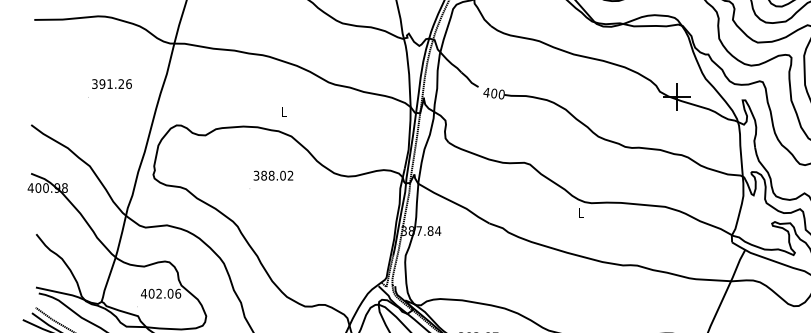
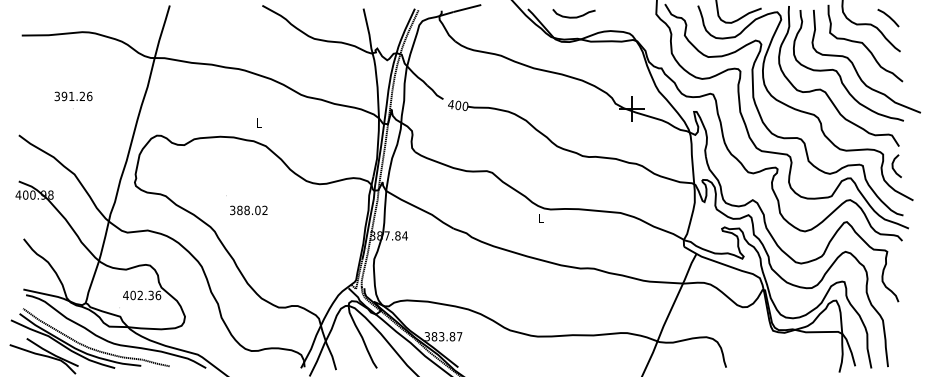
text: (111, 84) -> (73, 96), moved
text: (273, 175) -> (248, 210), moved
text: (169, 293) -> (150, 295), 402.06 -> 402.36

